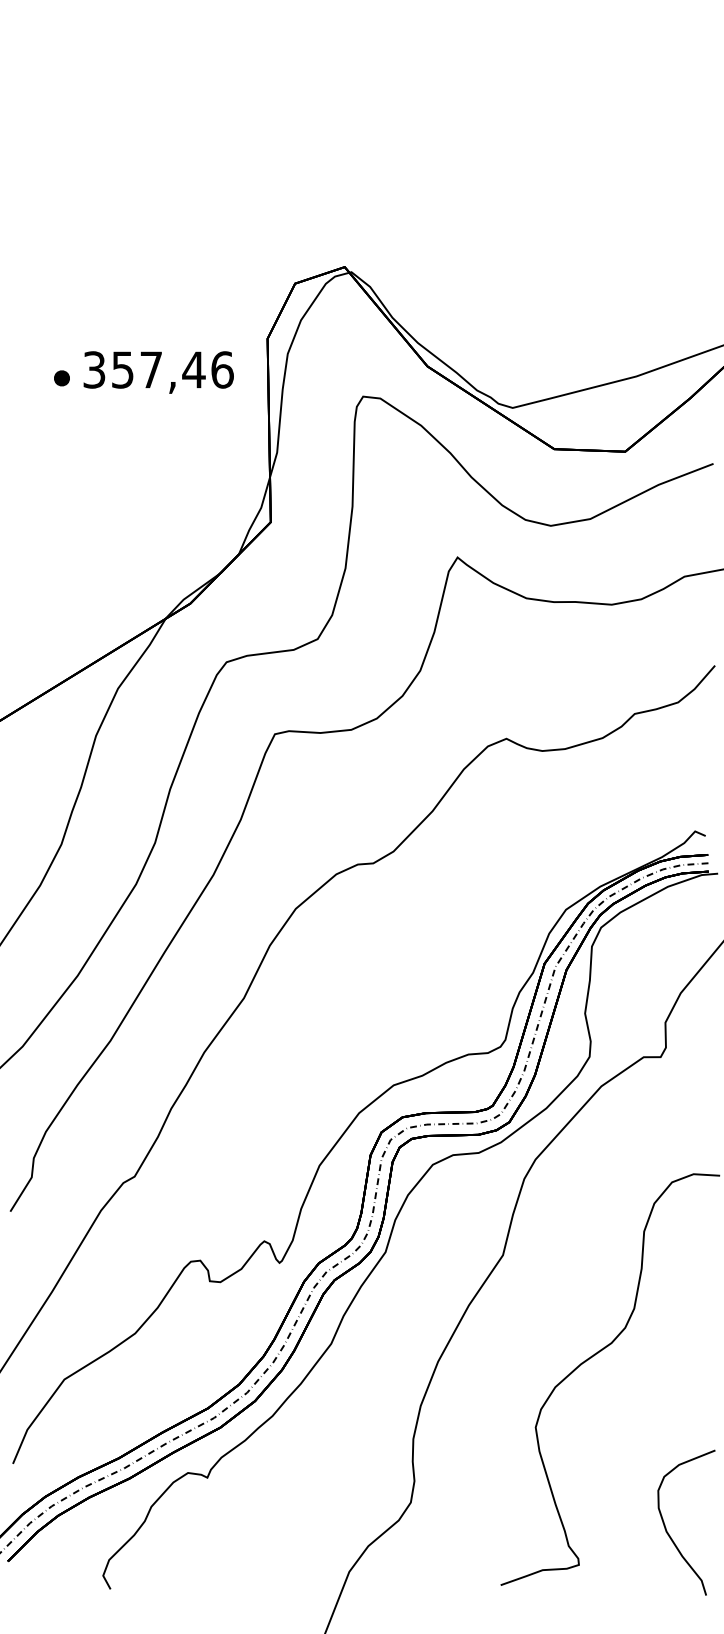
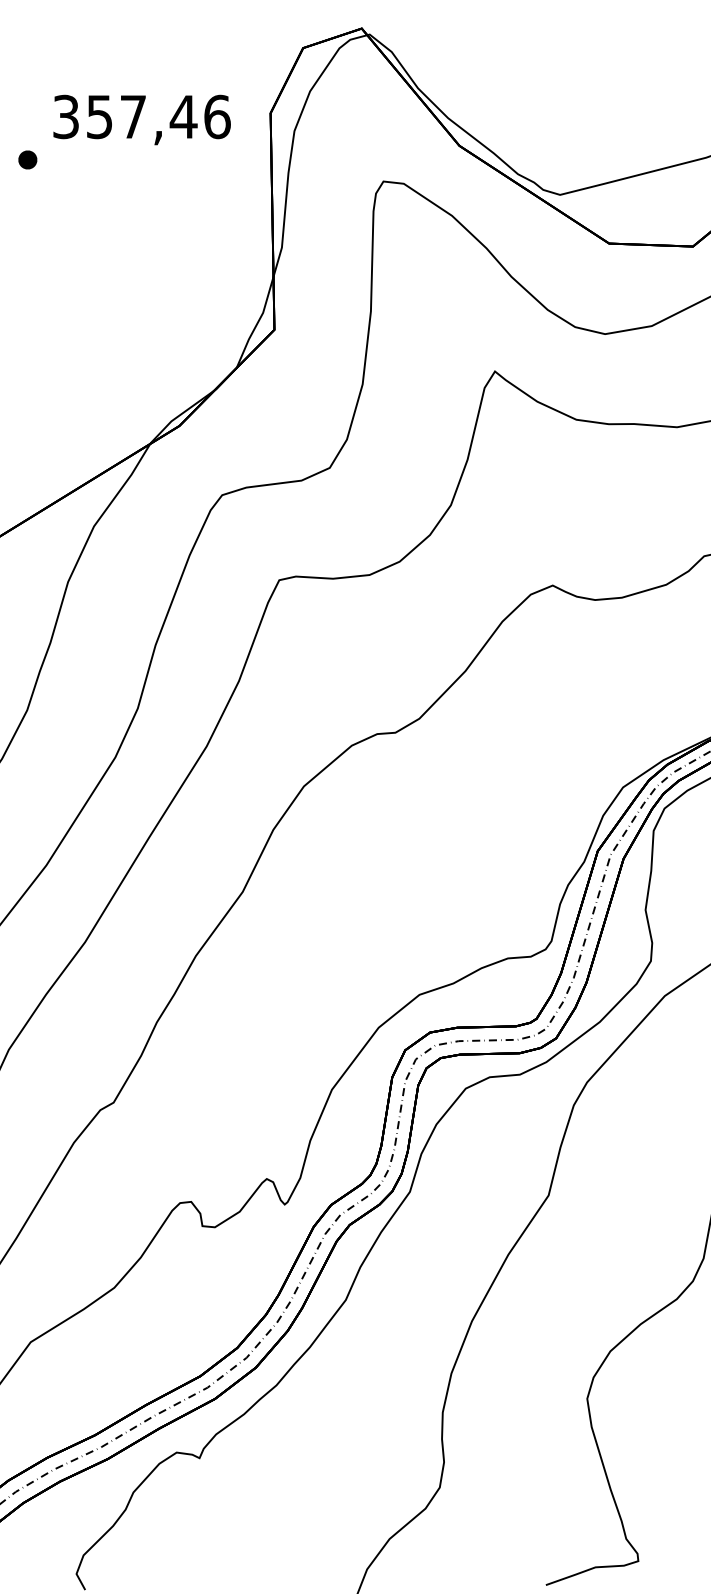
text: (158, 372) -> (141, 119), moved

